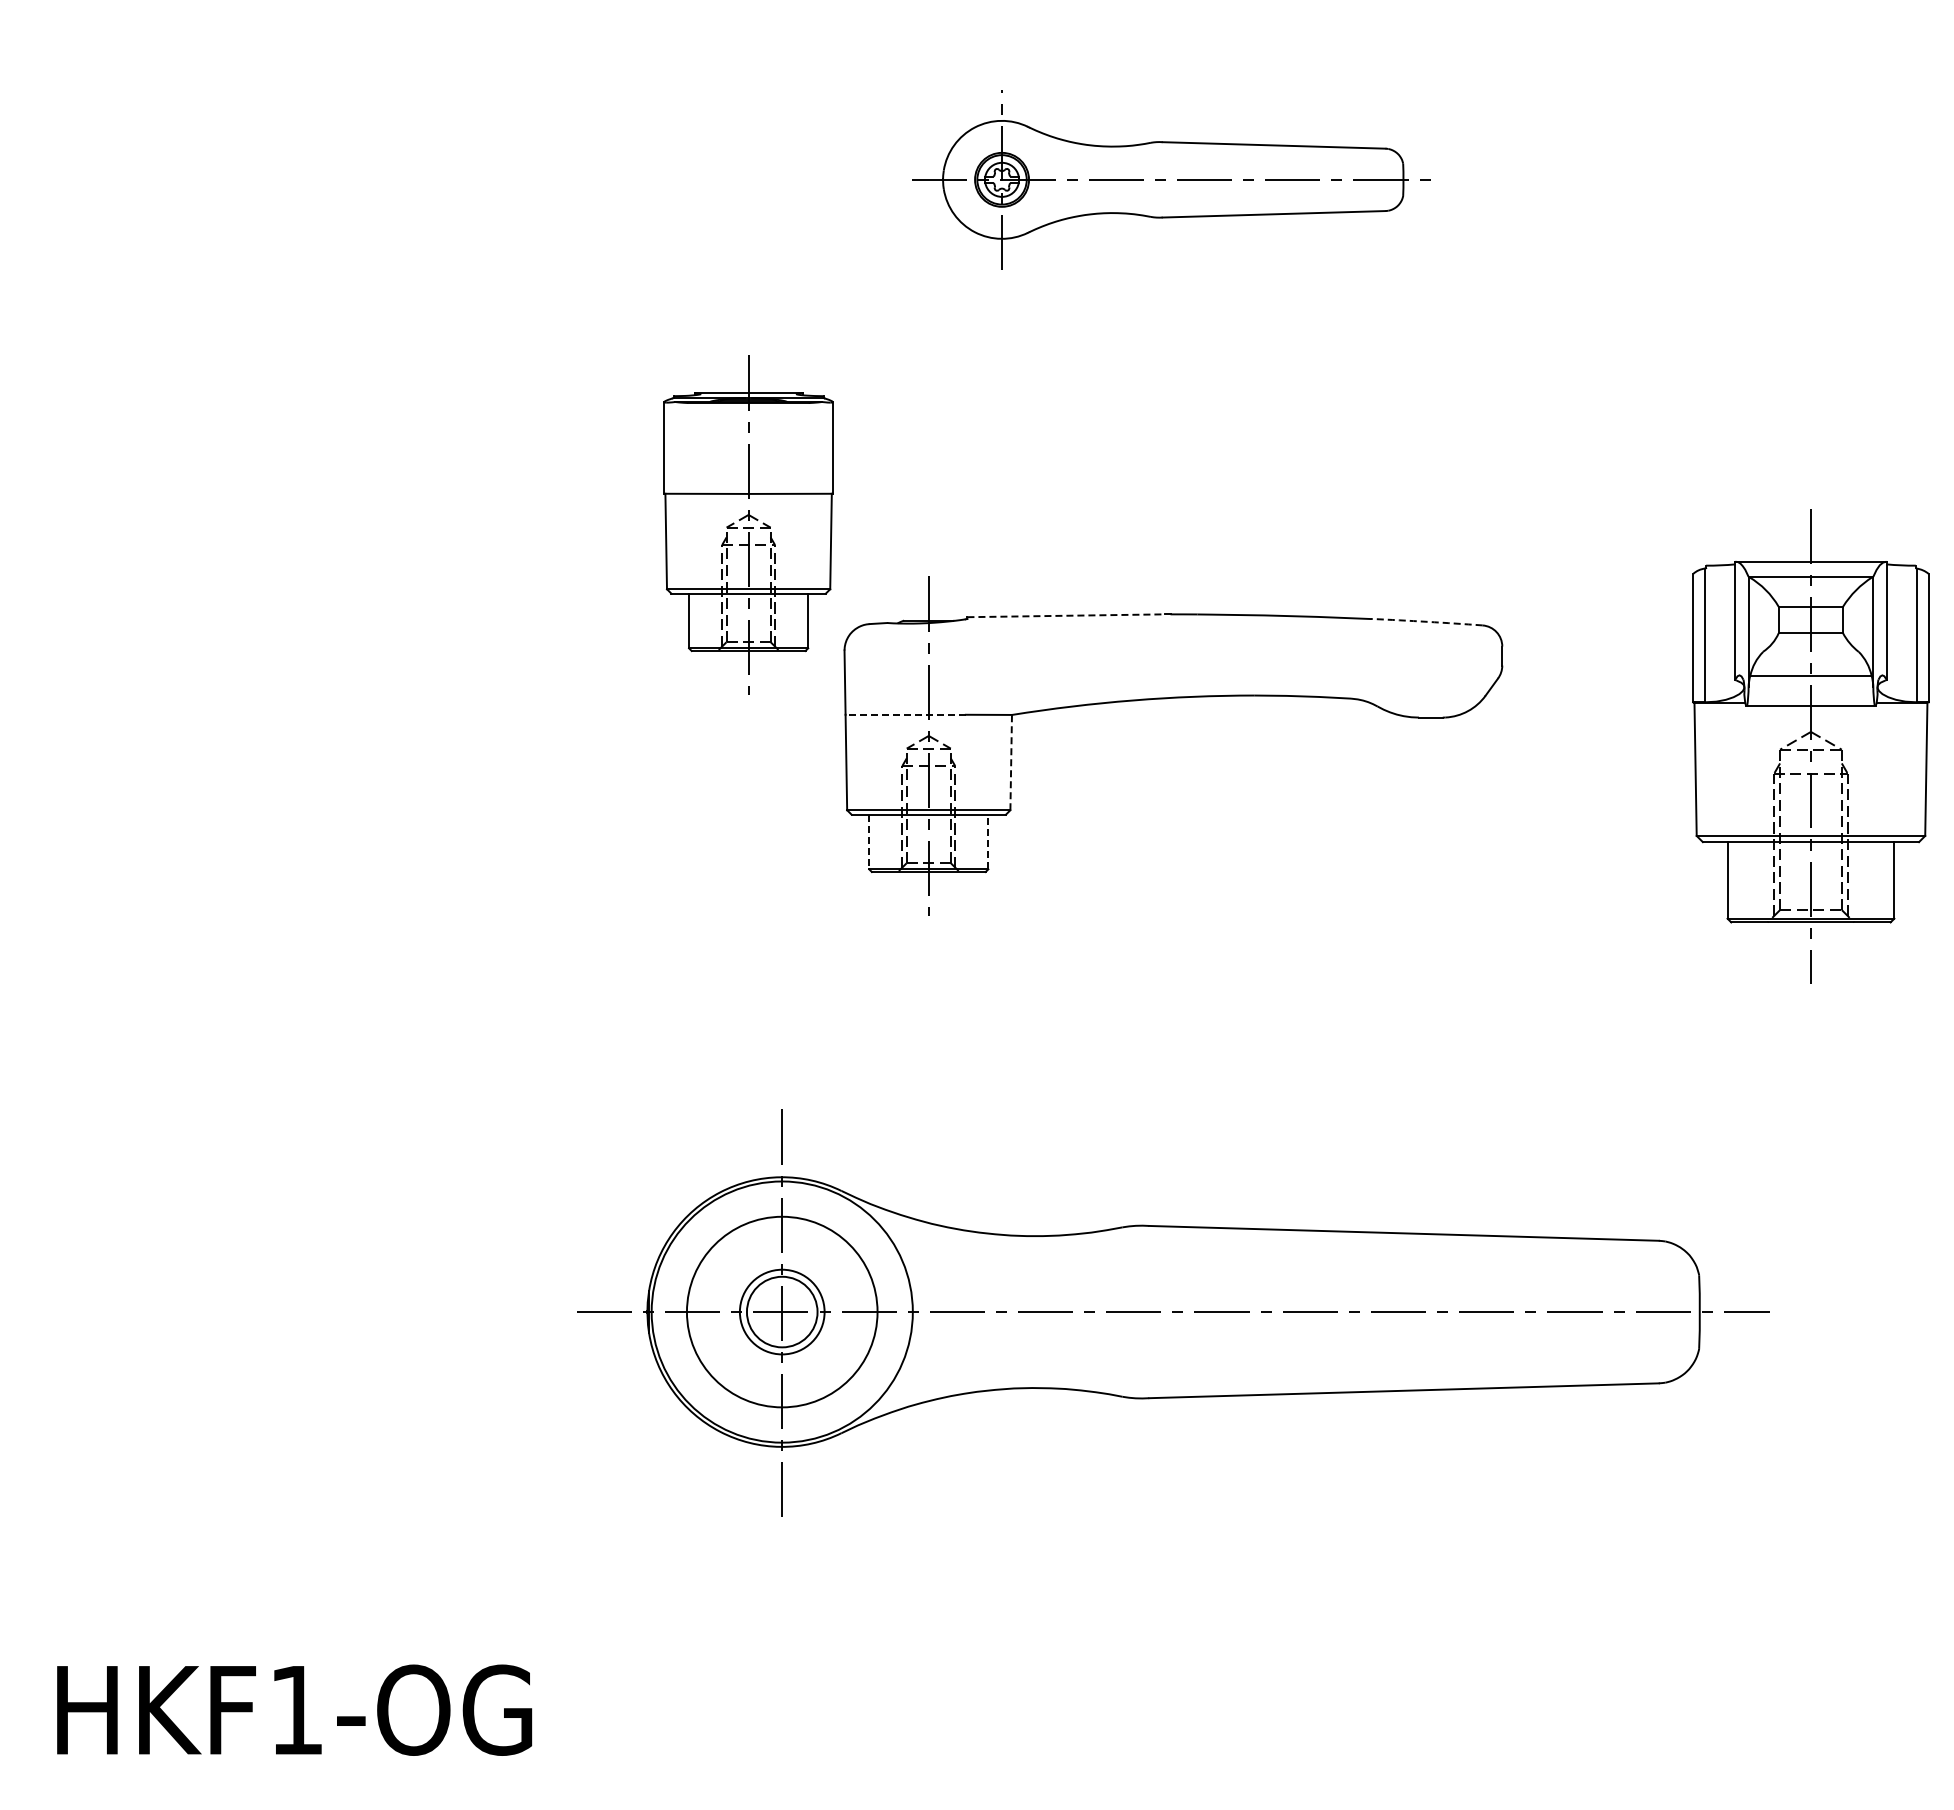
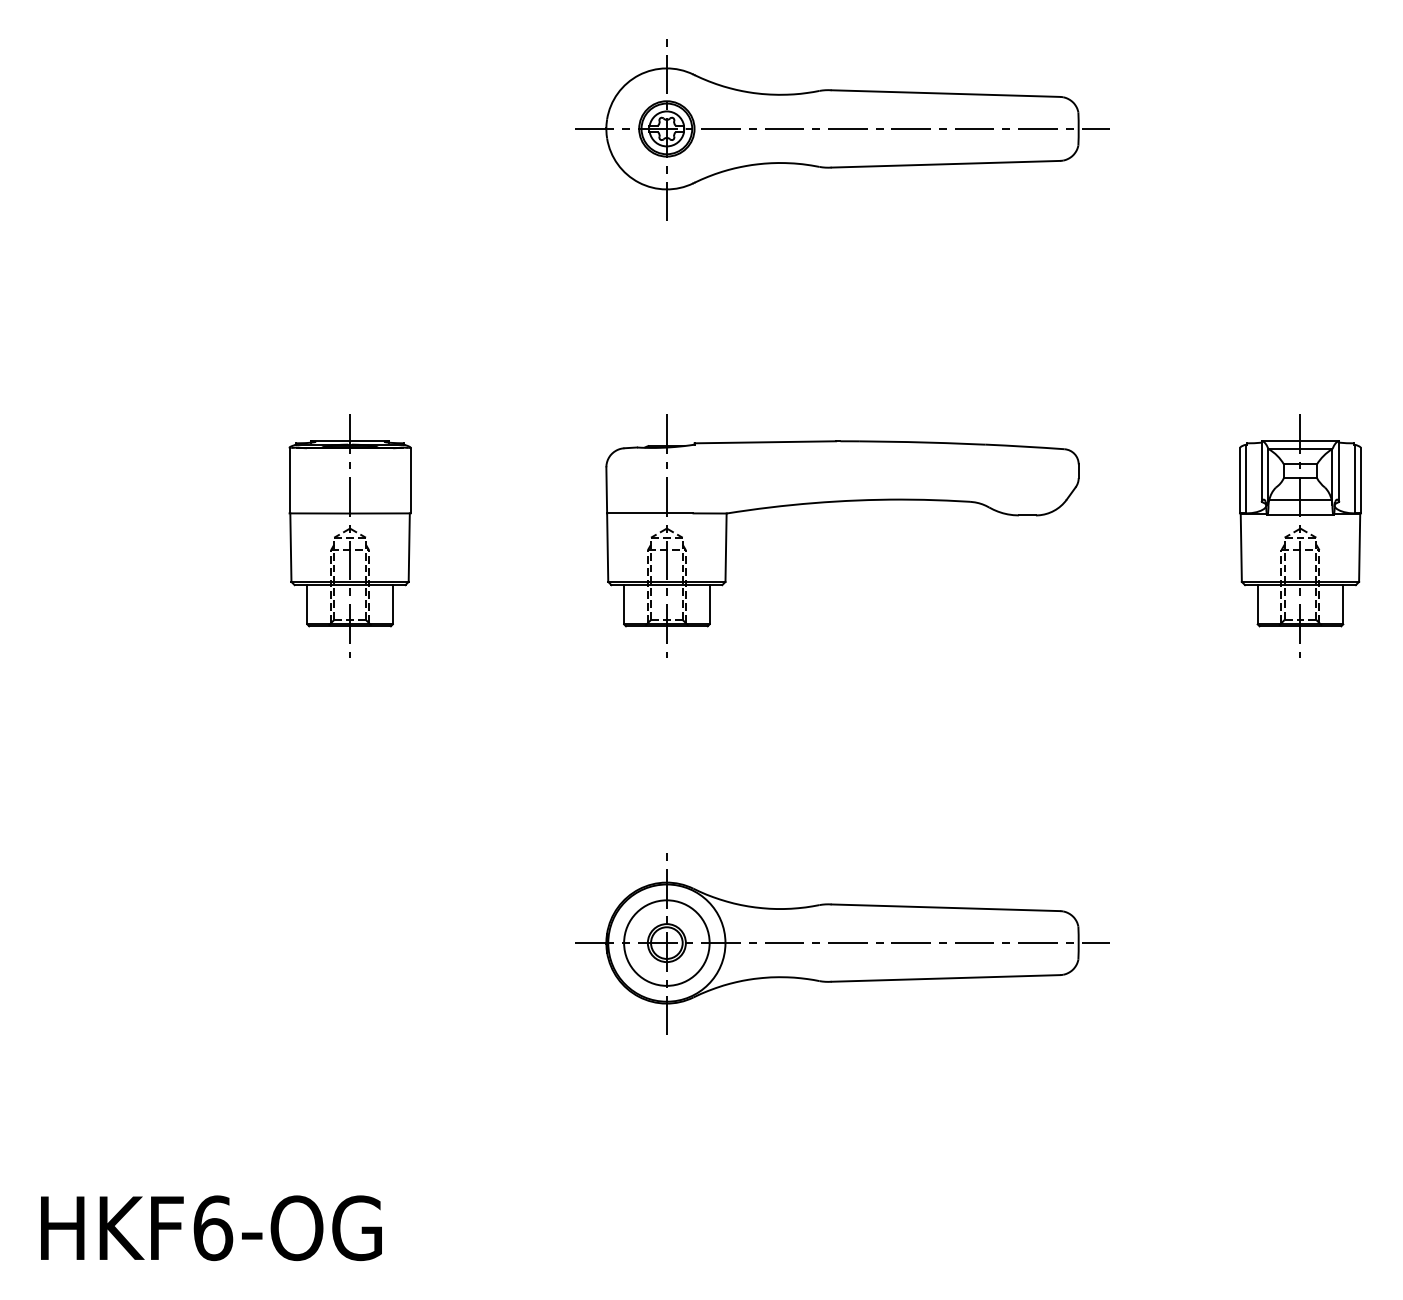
part: (1172, 180) -> (841, 129), size x1.43
part: (748, 524) -> (349, 535), moved
line: (1065, 615) -> (765, 442), dashed -> solid
arc: (1427, 621) -> (1025, 446), dashed -> solid
line: (905, 714) -> (650, 513), dashed -> solid
part: (1811, 745) -> (1300, 535), size x0.71
line: (1011, 762) -> (726, 547), dashed -> solid
line: (988, 841) -> (709, 604), dashed -> solid
line: (869, 842) -> (624, 605), dashed -> solid
part: (1172, 1314) -> (841, 944), size x0.62
text: (297, 1709) -> (213, 1227), HKF1-OG -> HKF6-OG

